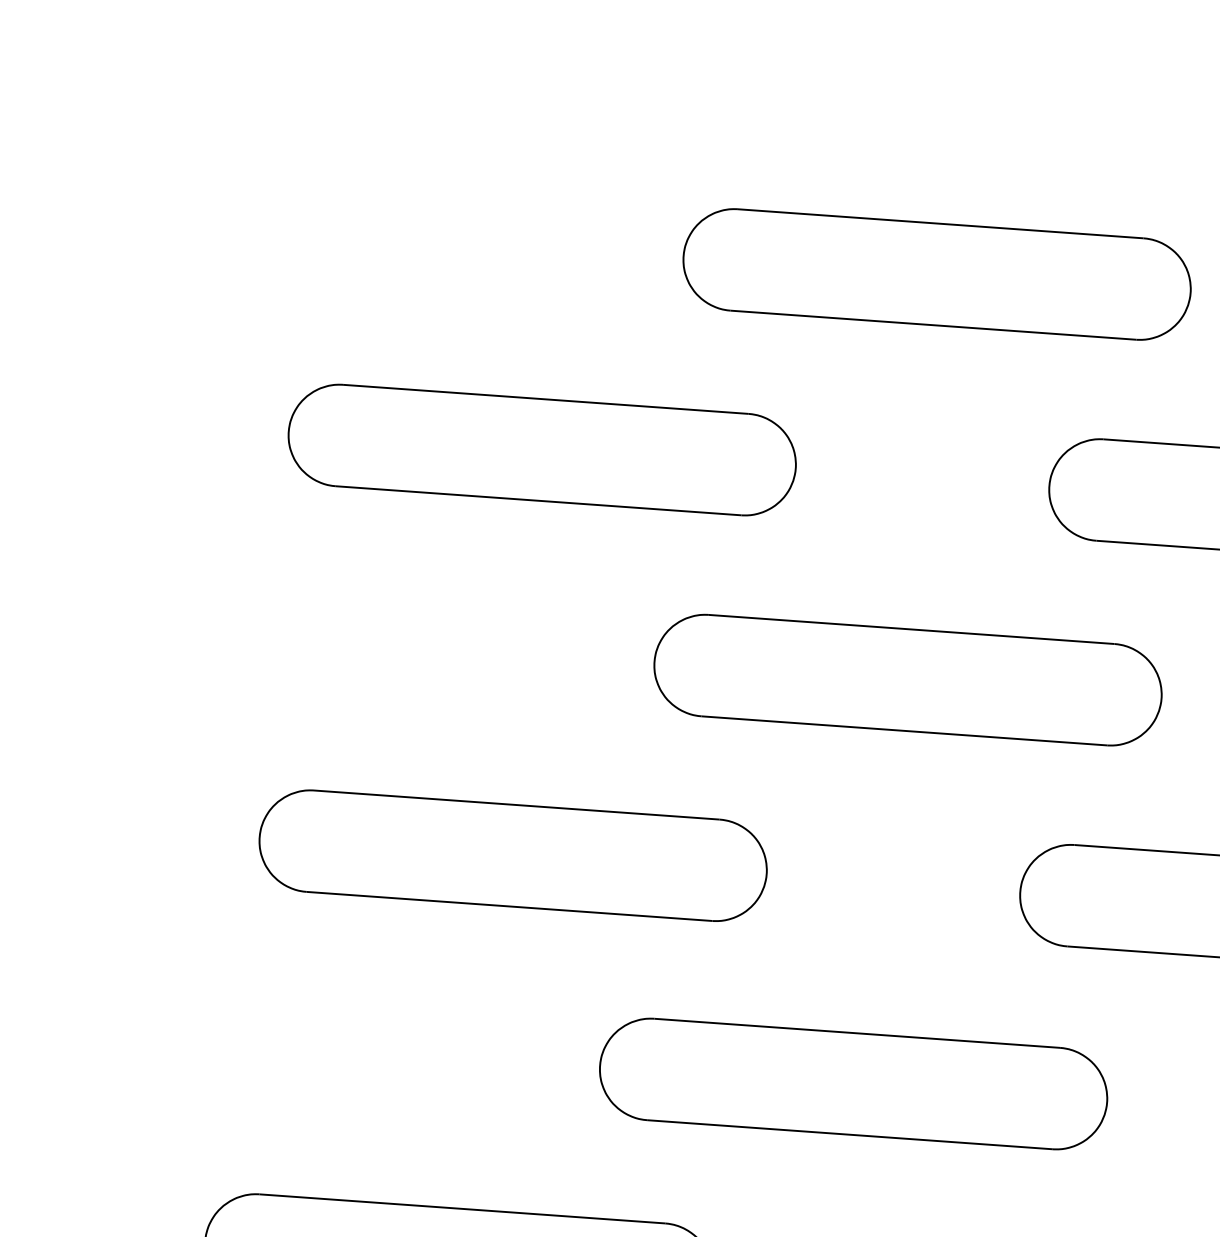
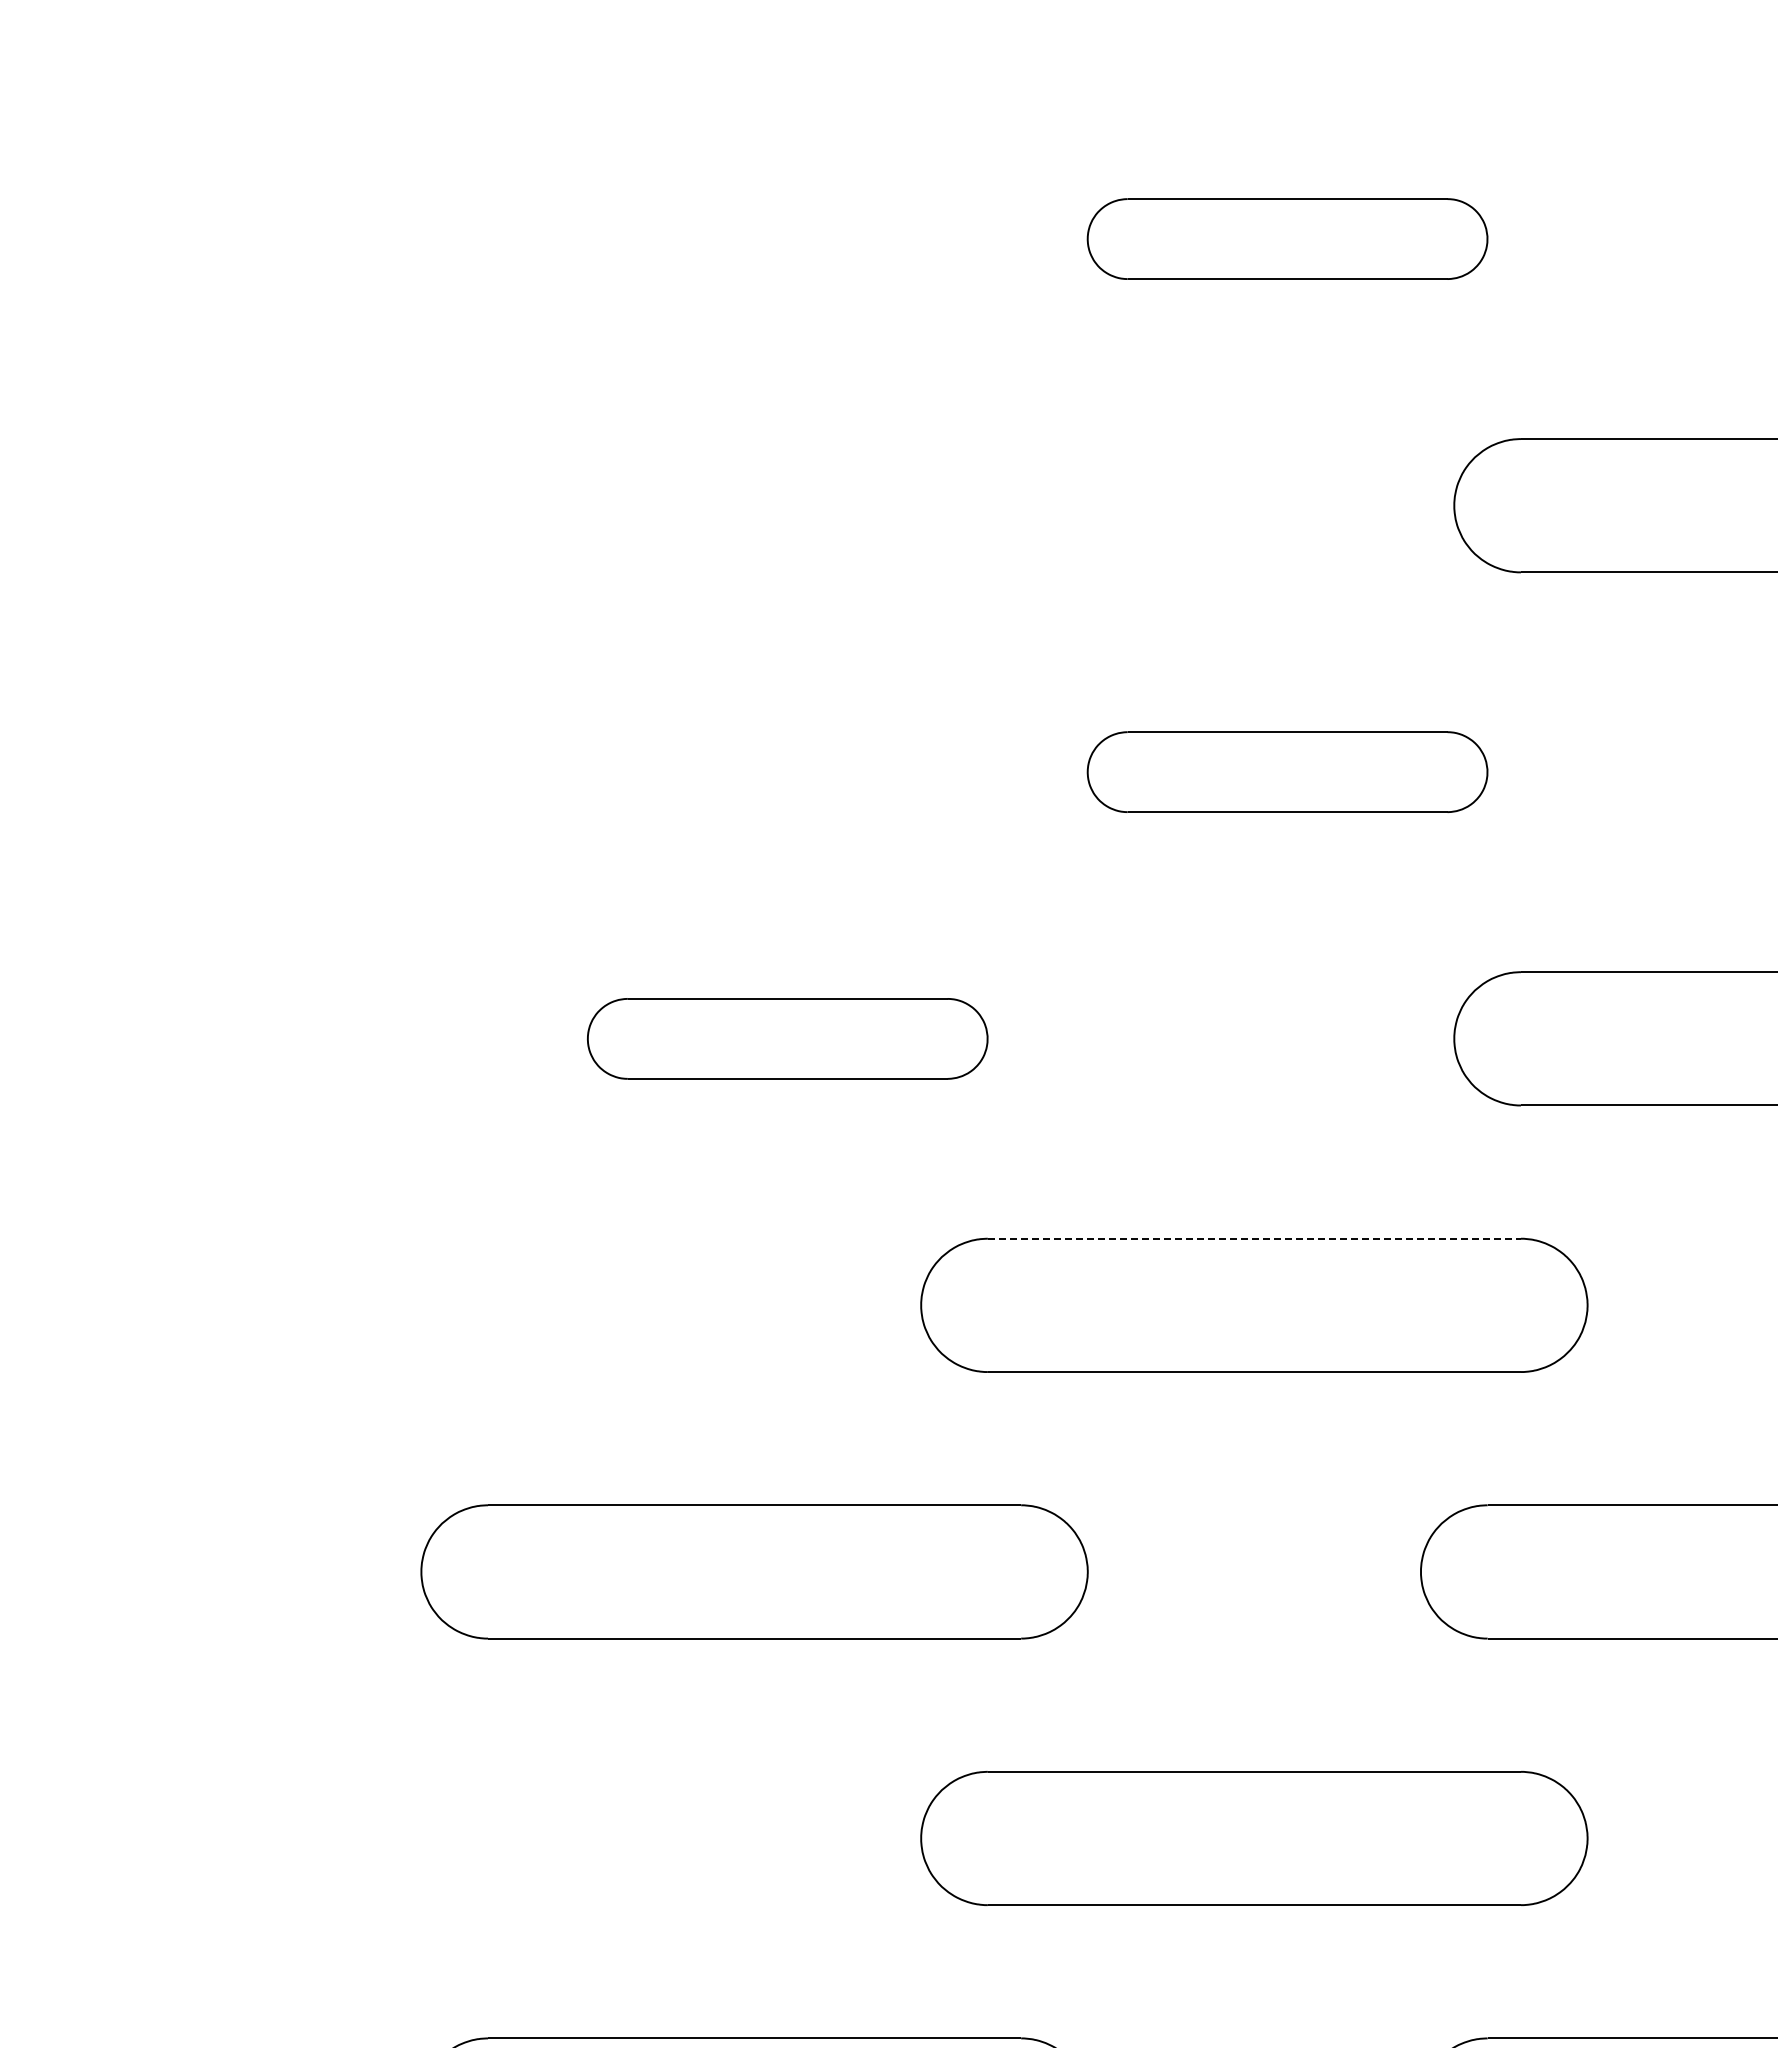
part: (936, 273) -> (1287, 238), size x0.6
part: (541, 449) -> (787, 505), removed
part: (907, 679) -> (1287, 771), size x0.6
part: (512, 855) -> (787, 1038), size x0.6
line: (857, 1033) -> (1254, 1238), solid -> dashed

